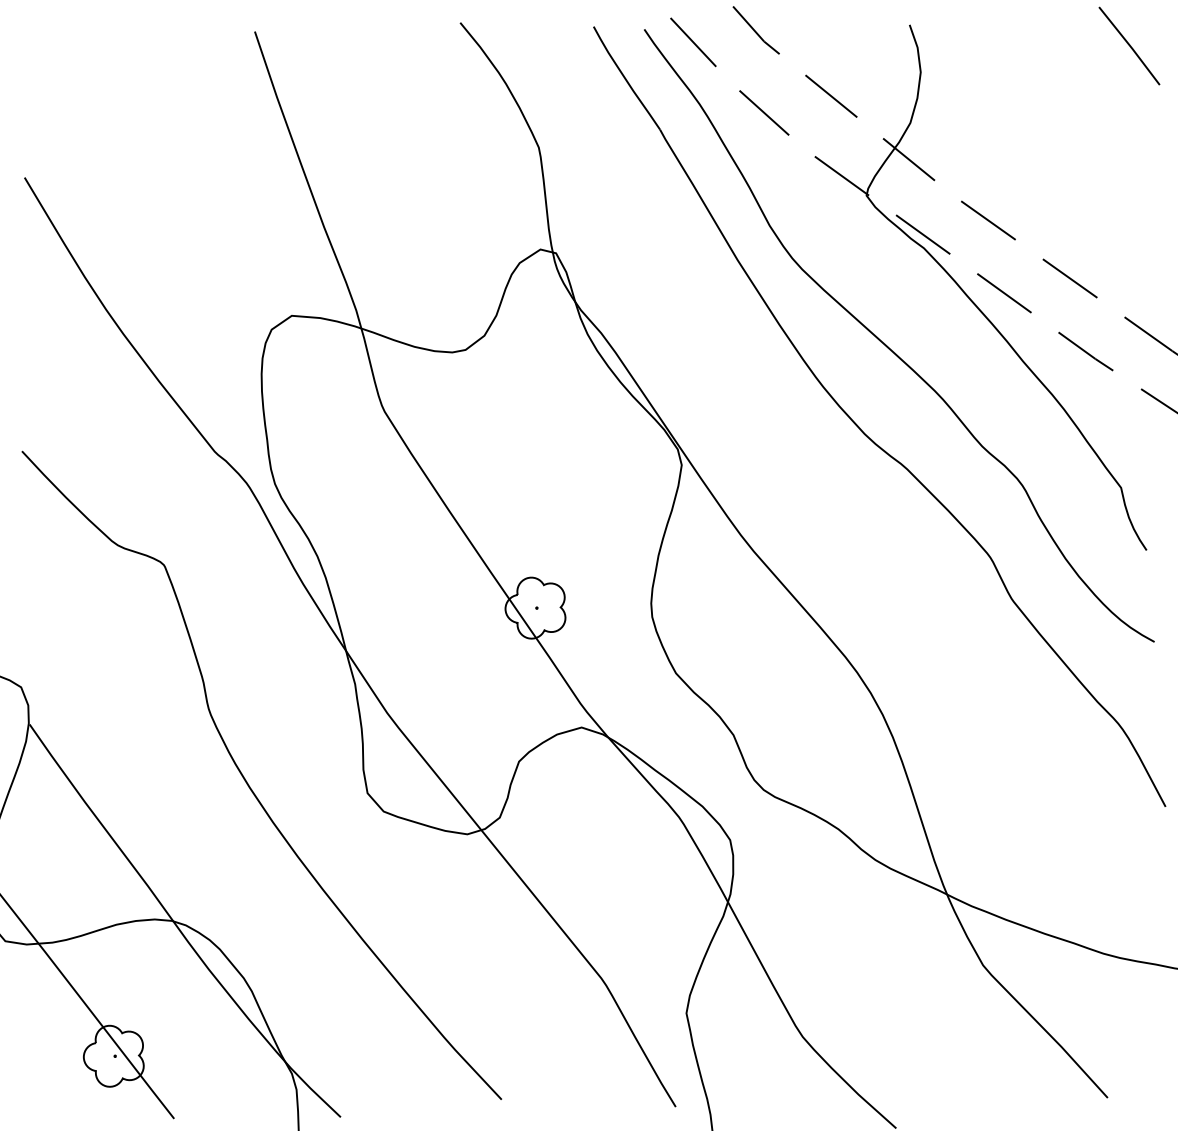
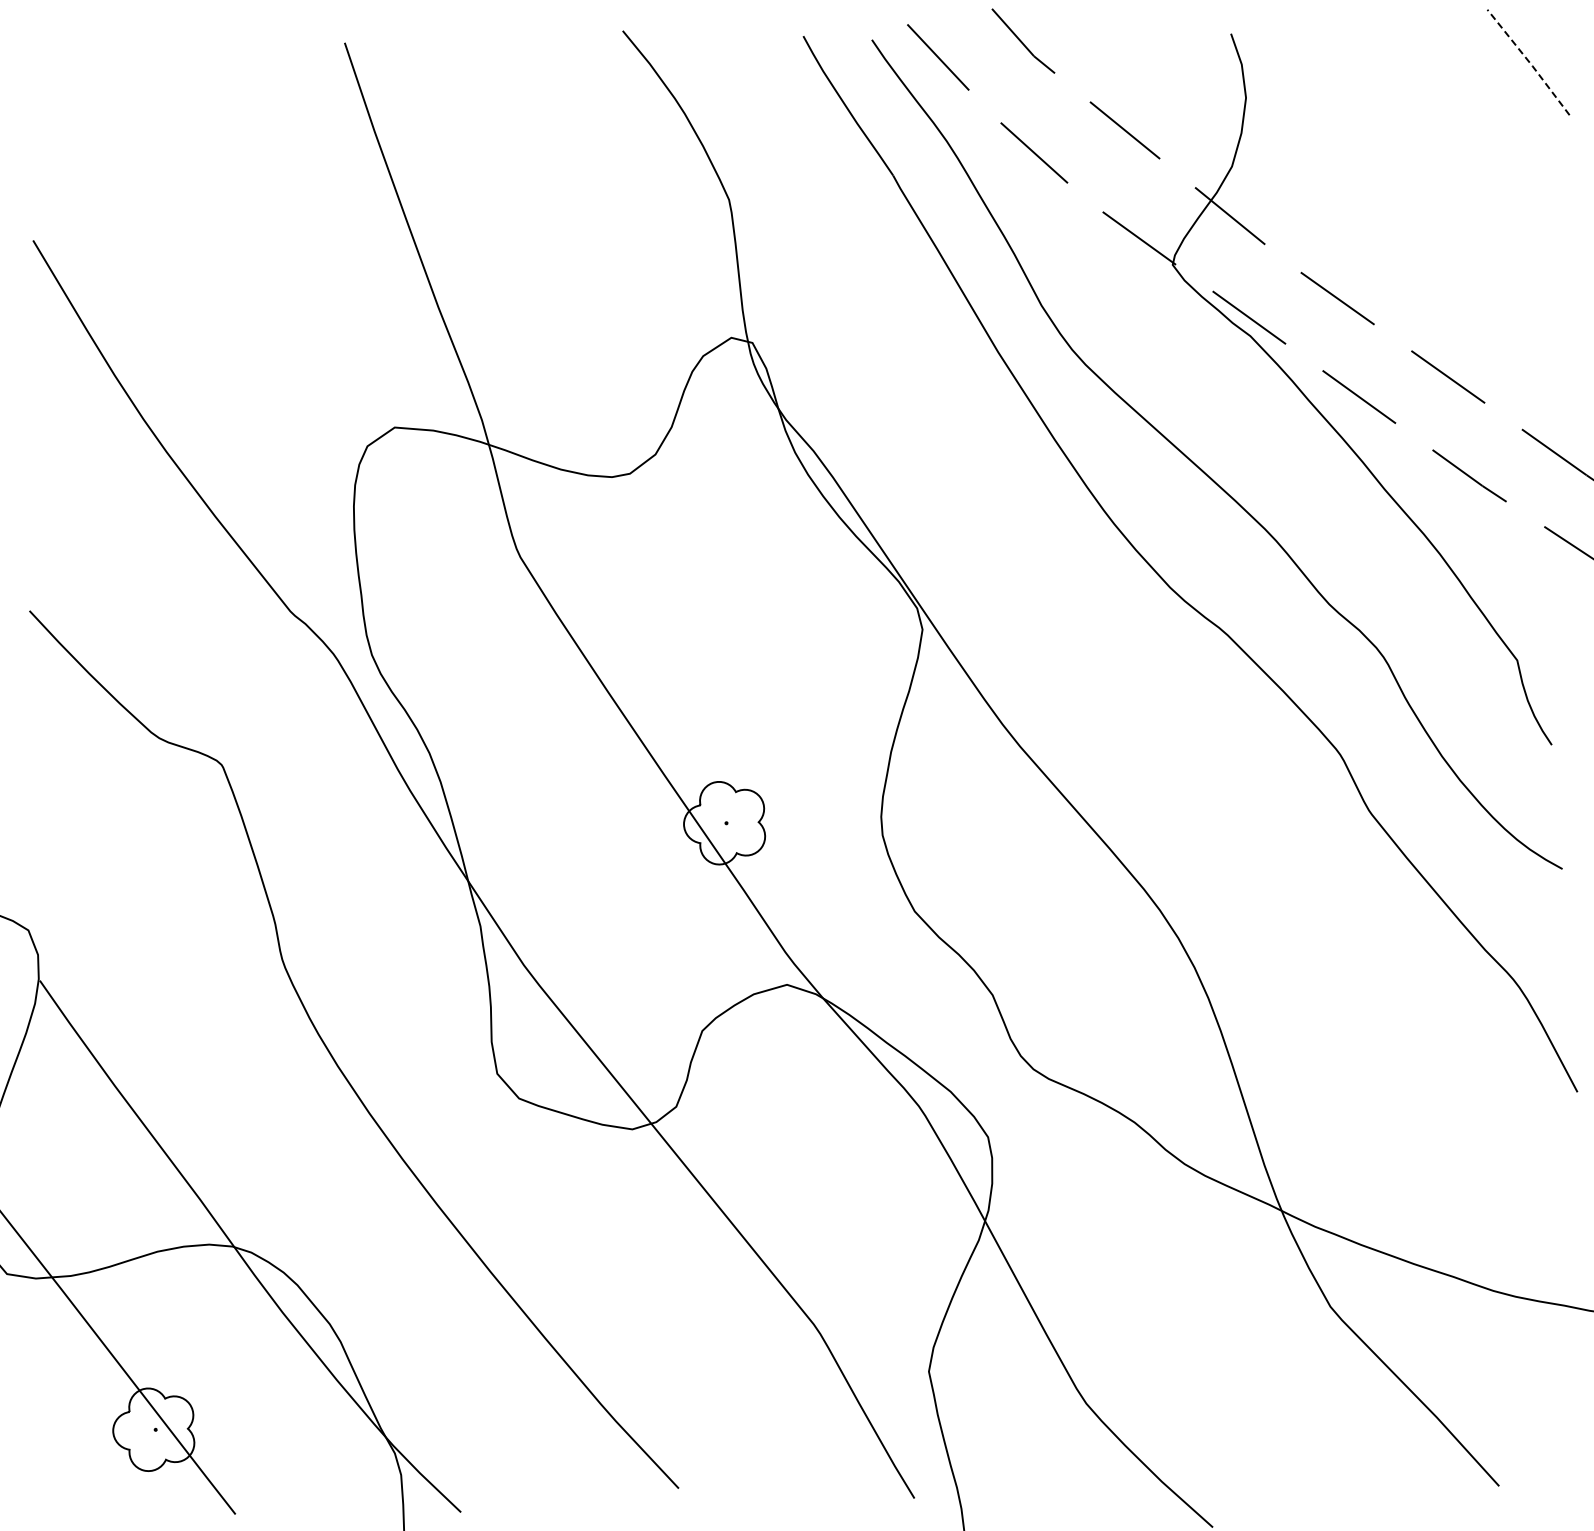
line: (1130, 46) -> (1529, 62), solid -> dashed

